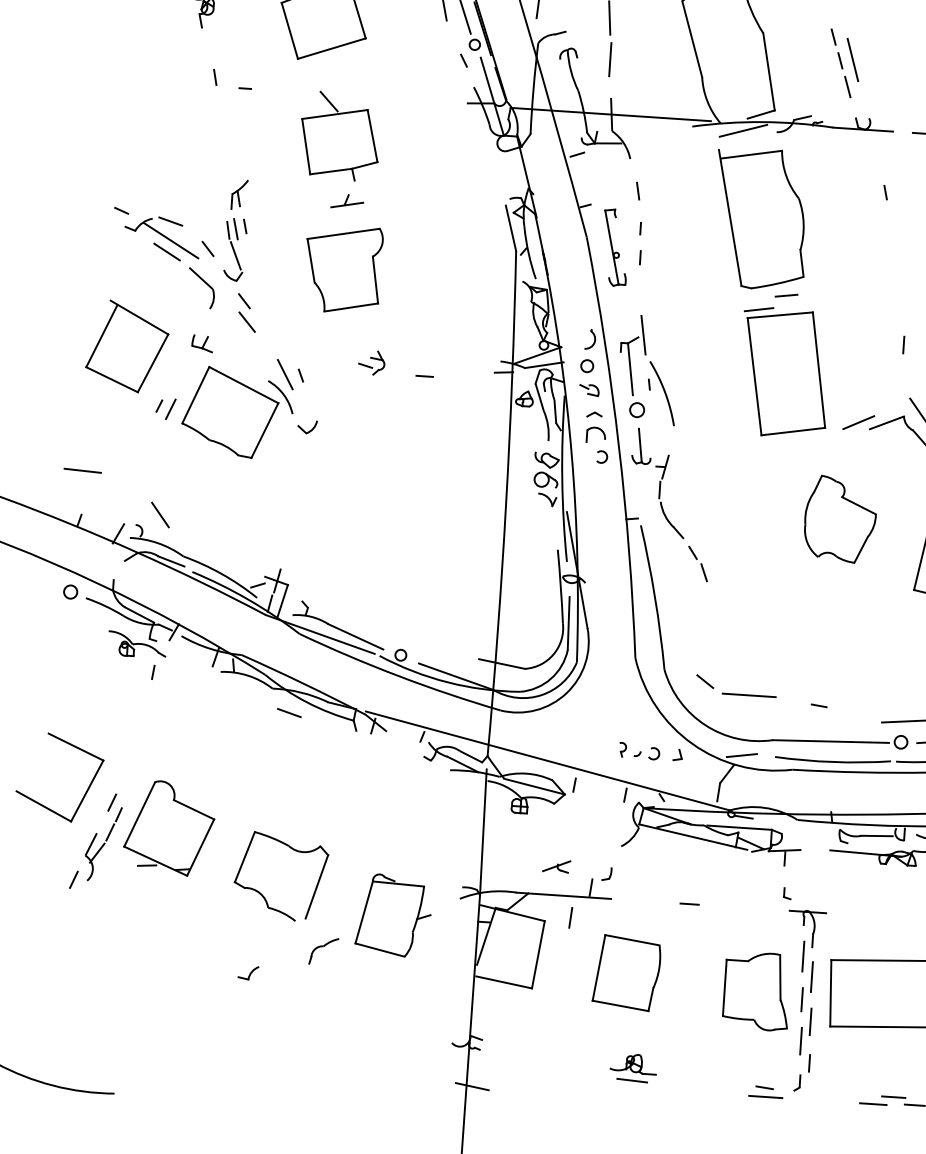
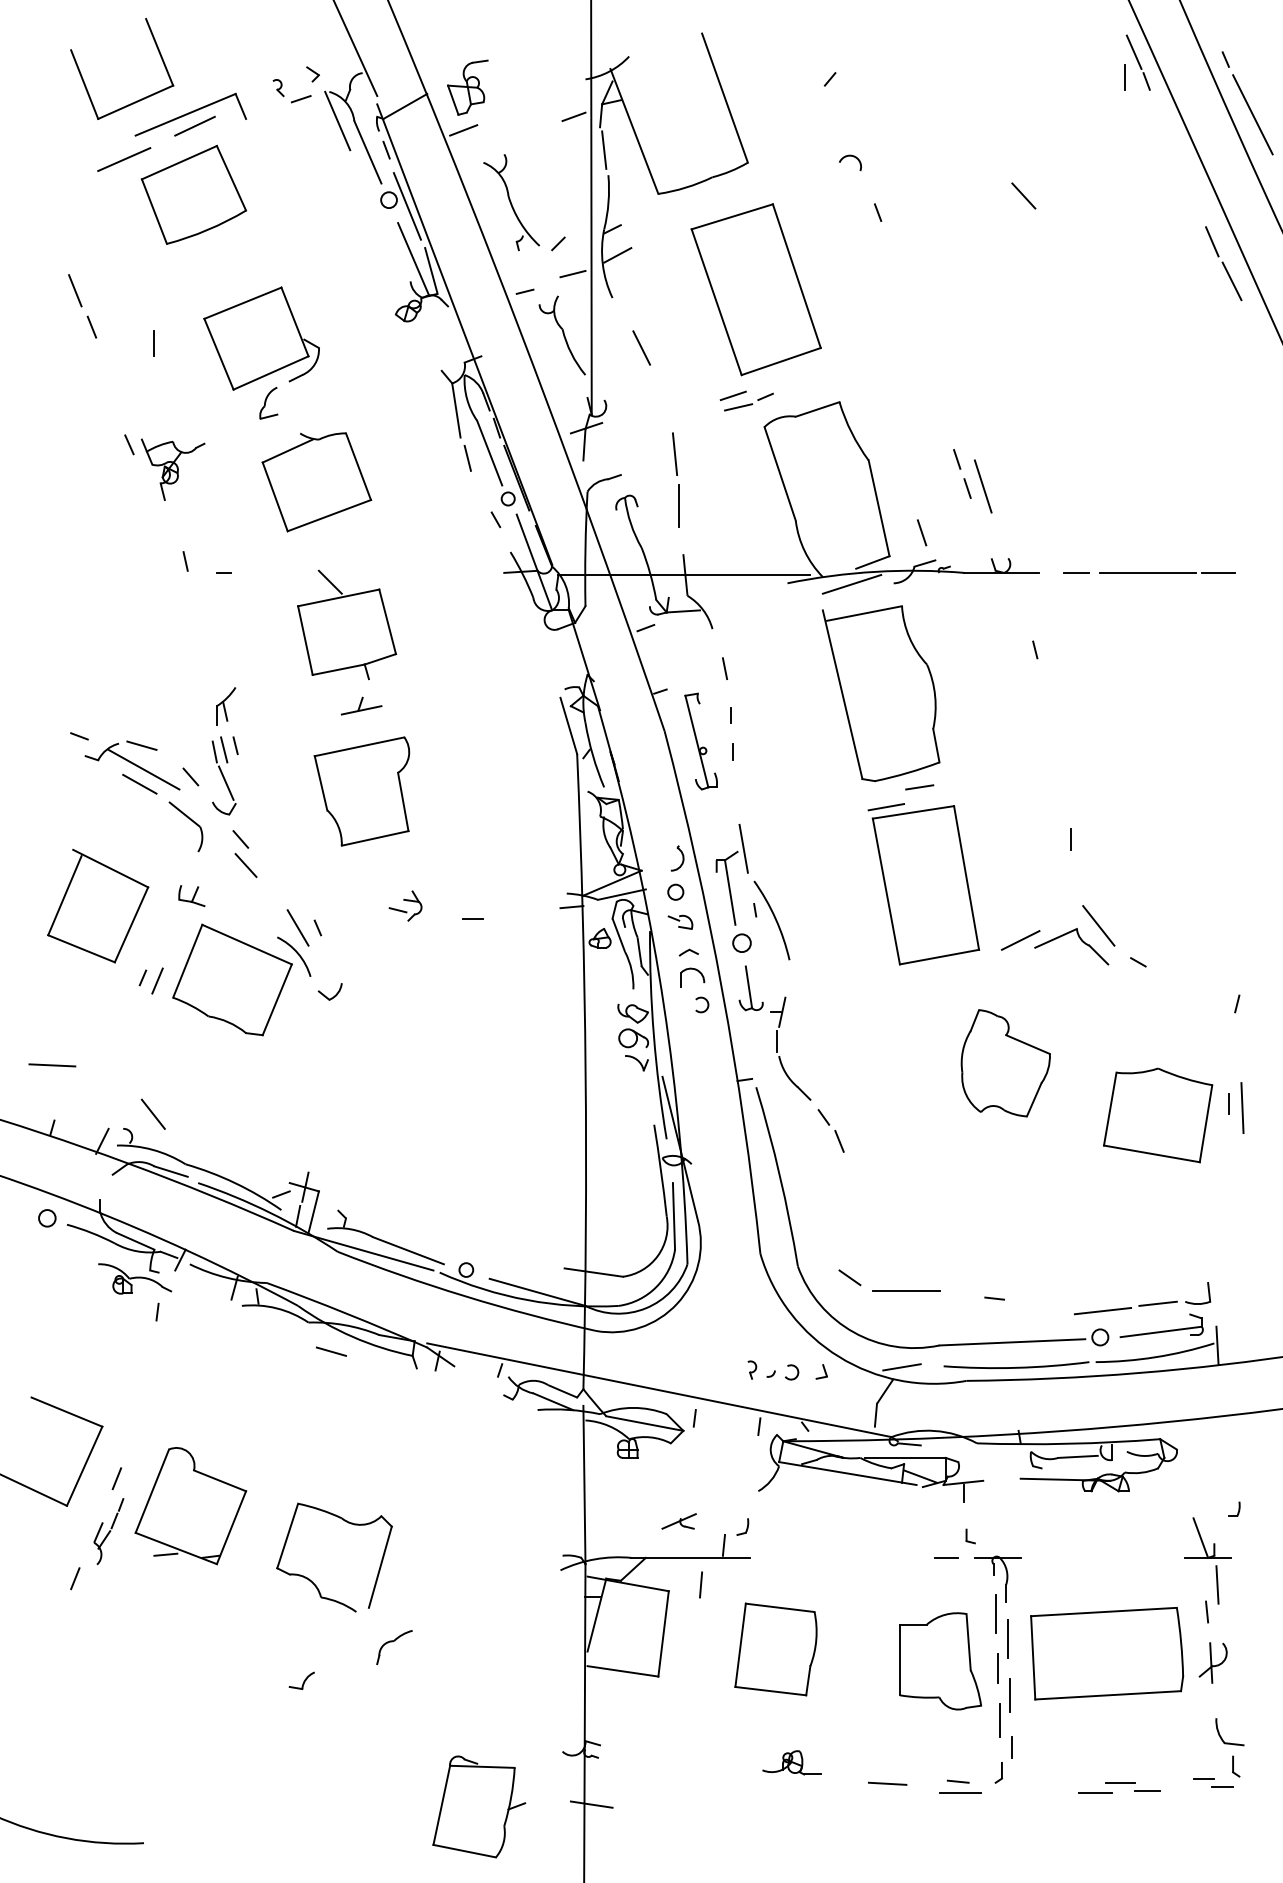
line: (848, 86) -> (922, 532), moved
part: (102, 844) -> (108, 1531), size x0.7
line: (689, 903) -> (946, 1557), moved
part: (394, 915) -> (479, 1806), moved
line: (632, 1080) -> (887, 1783), moved

